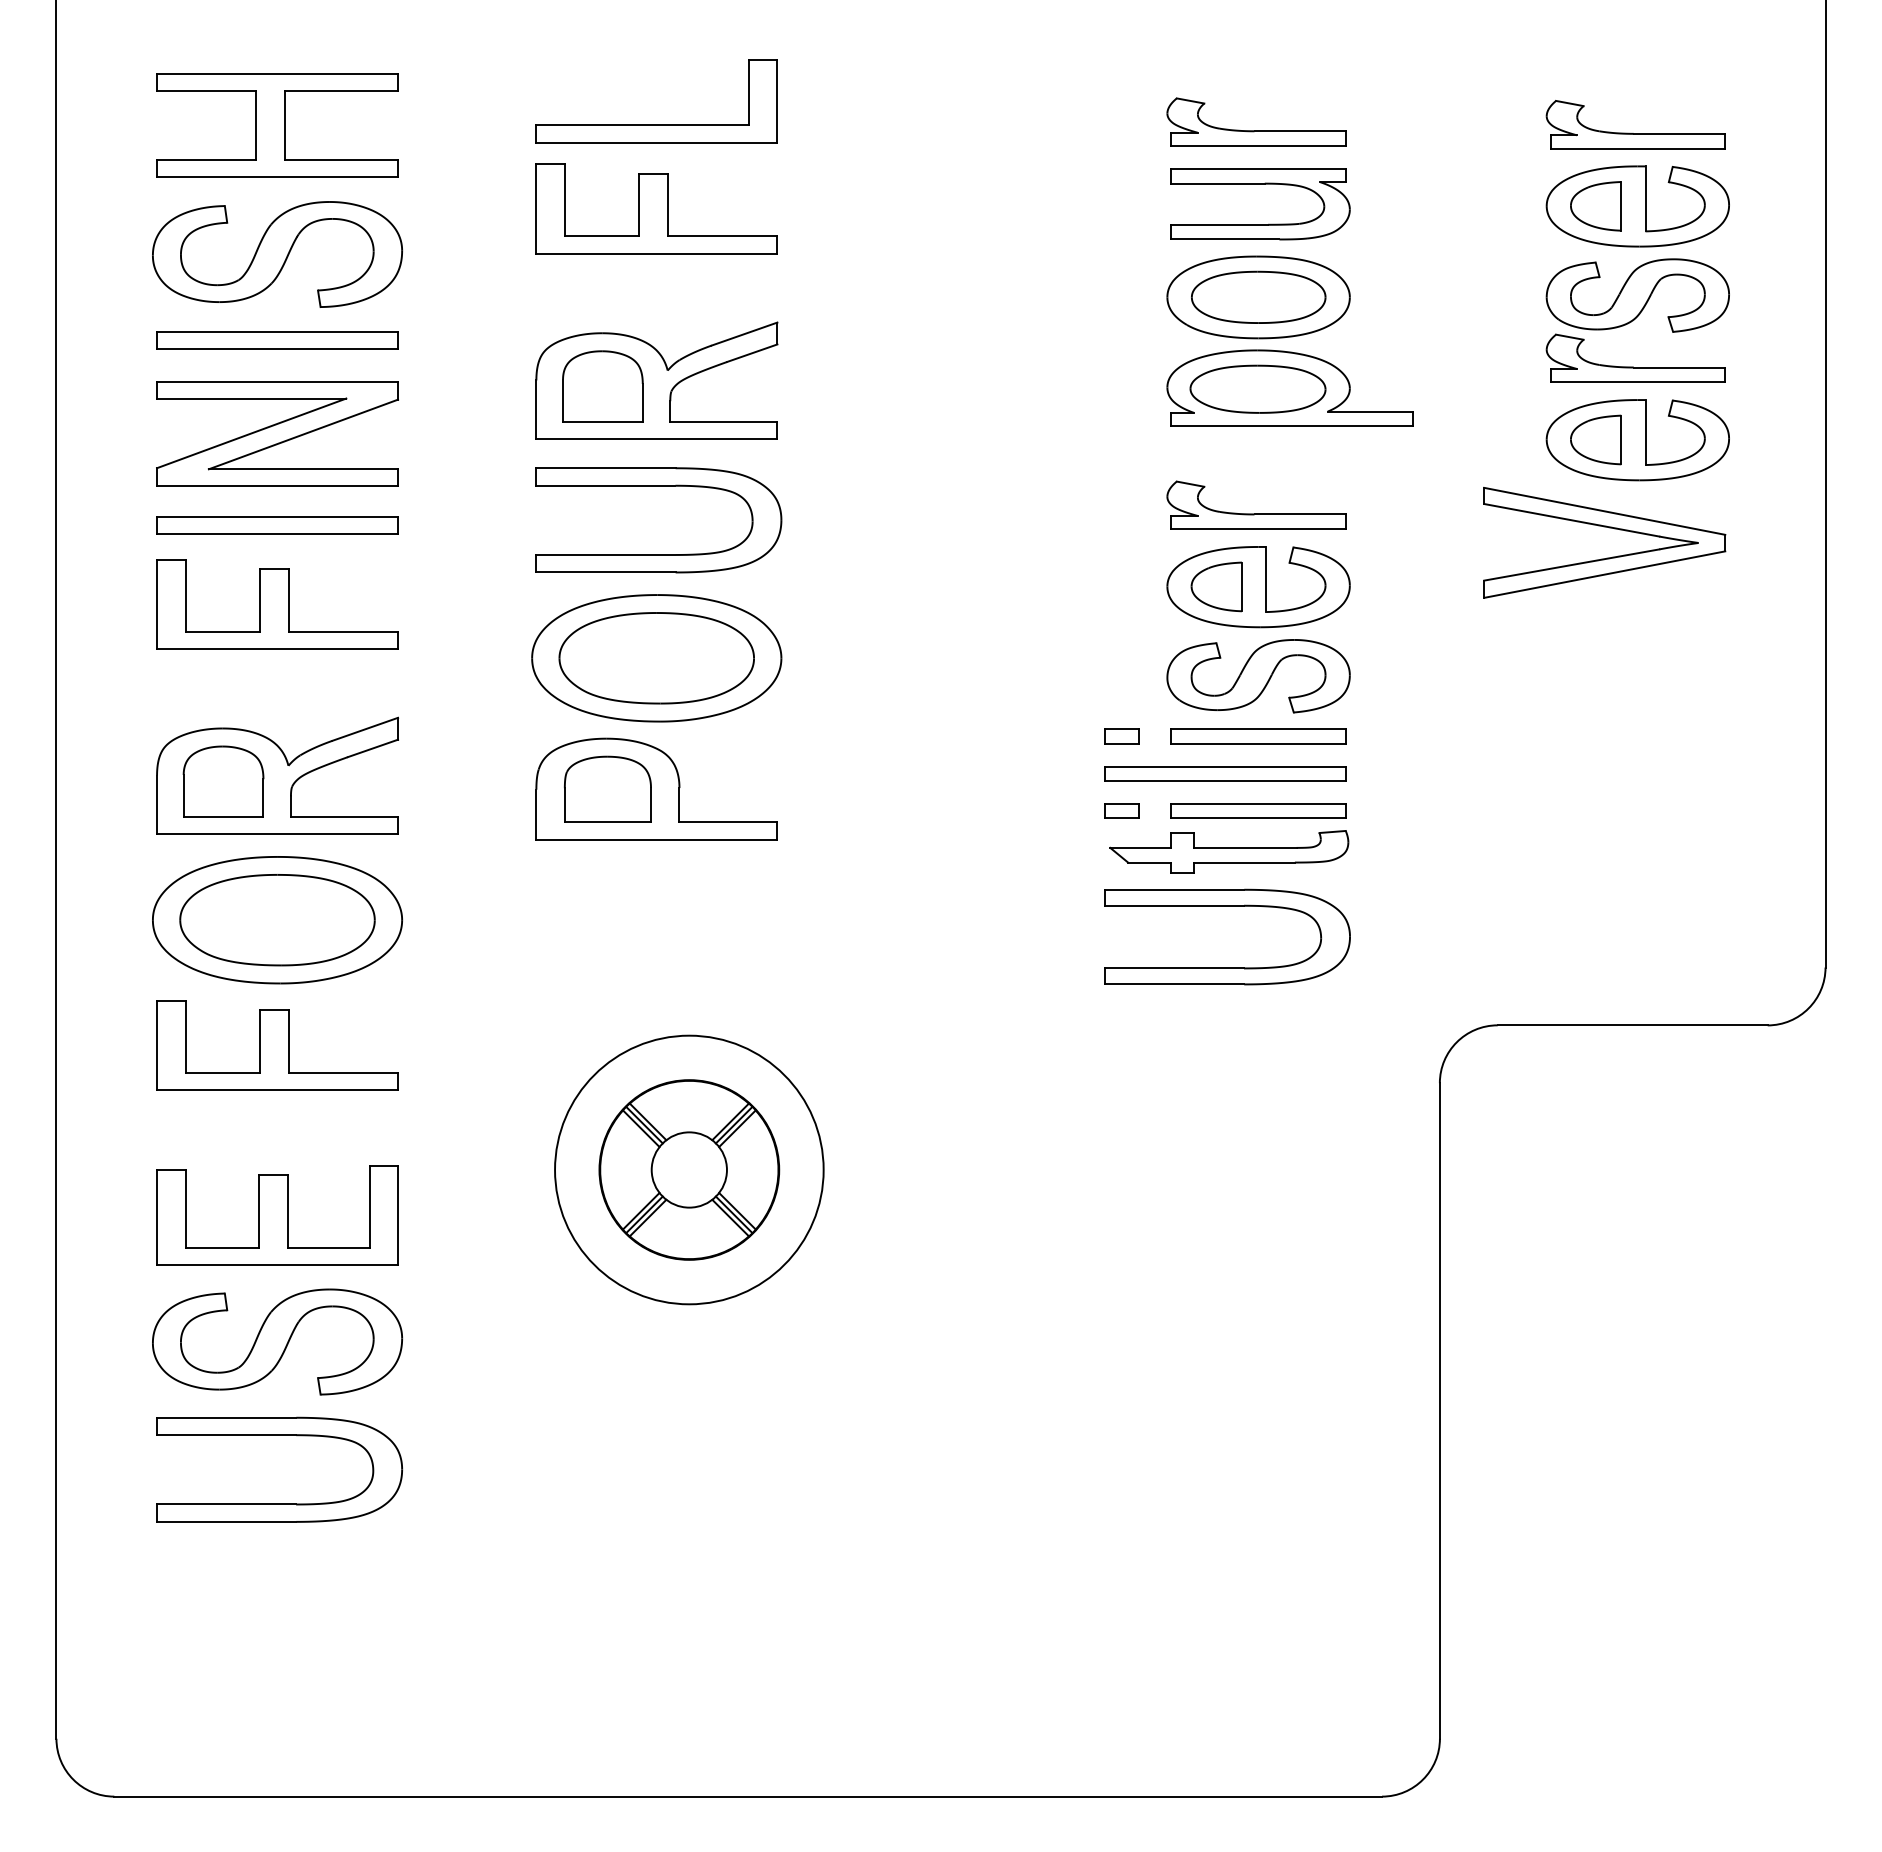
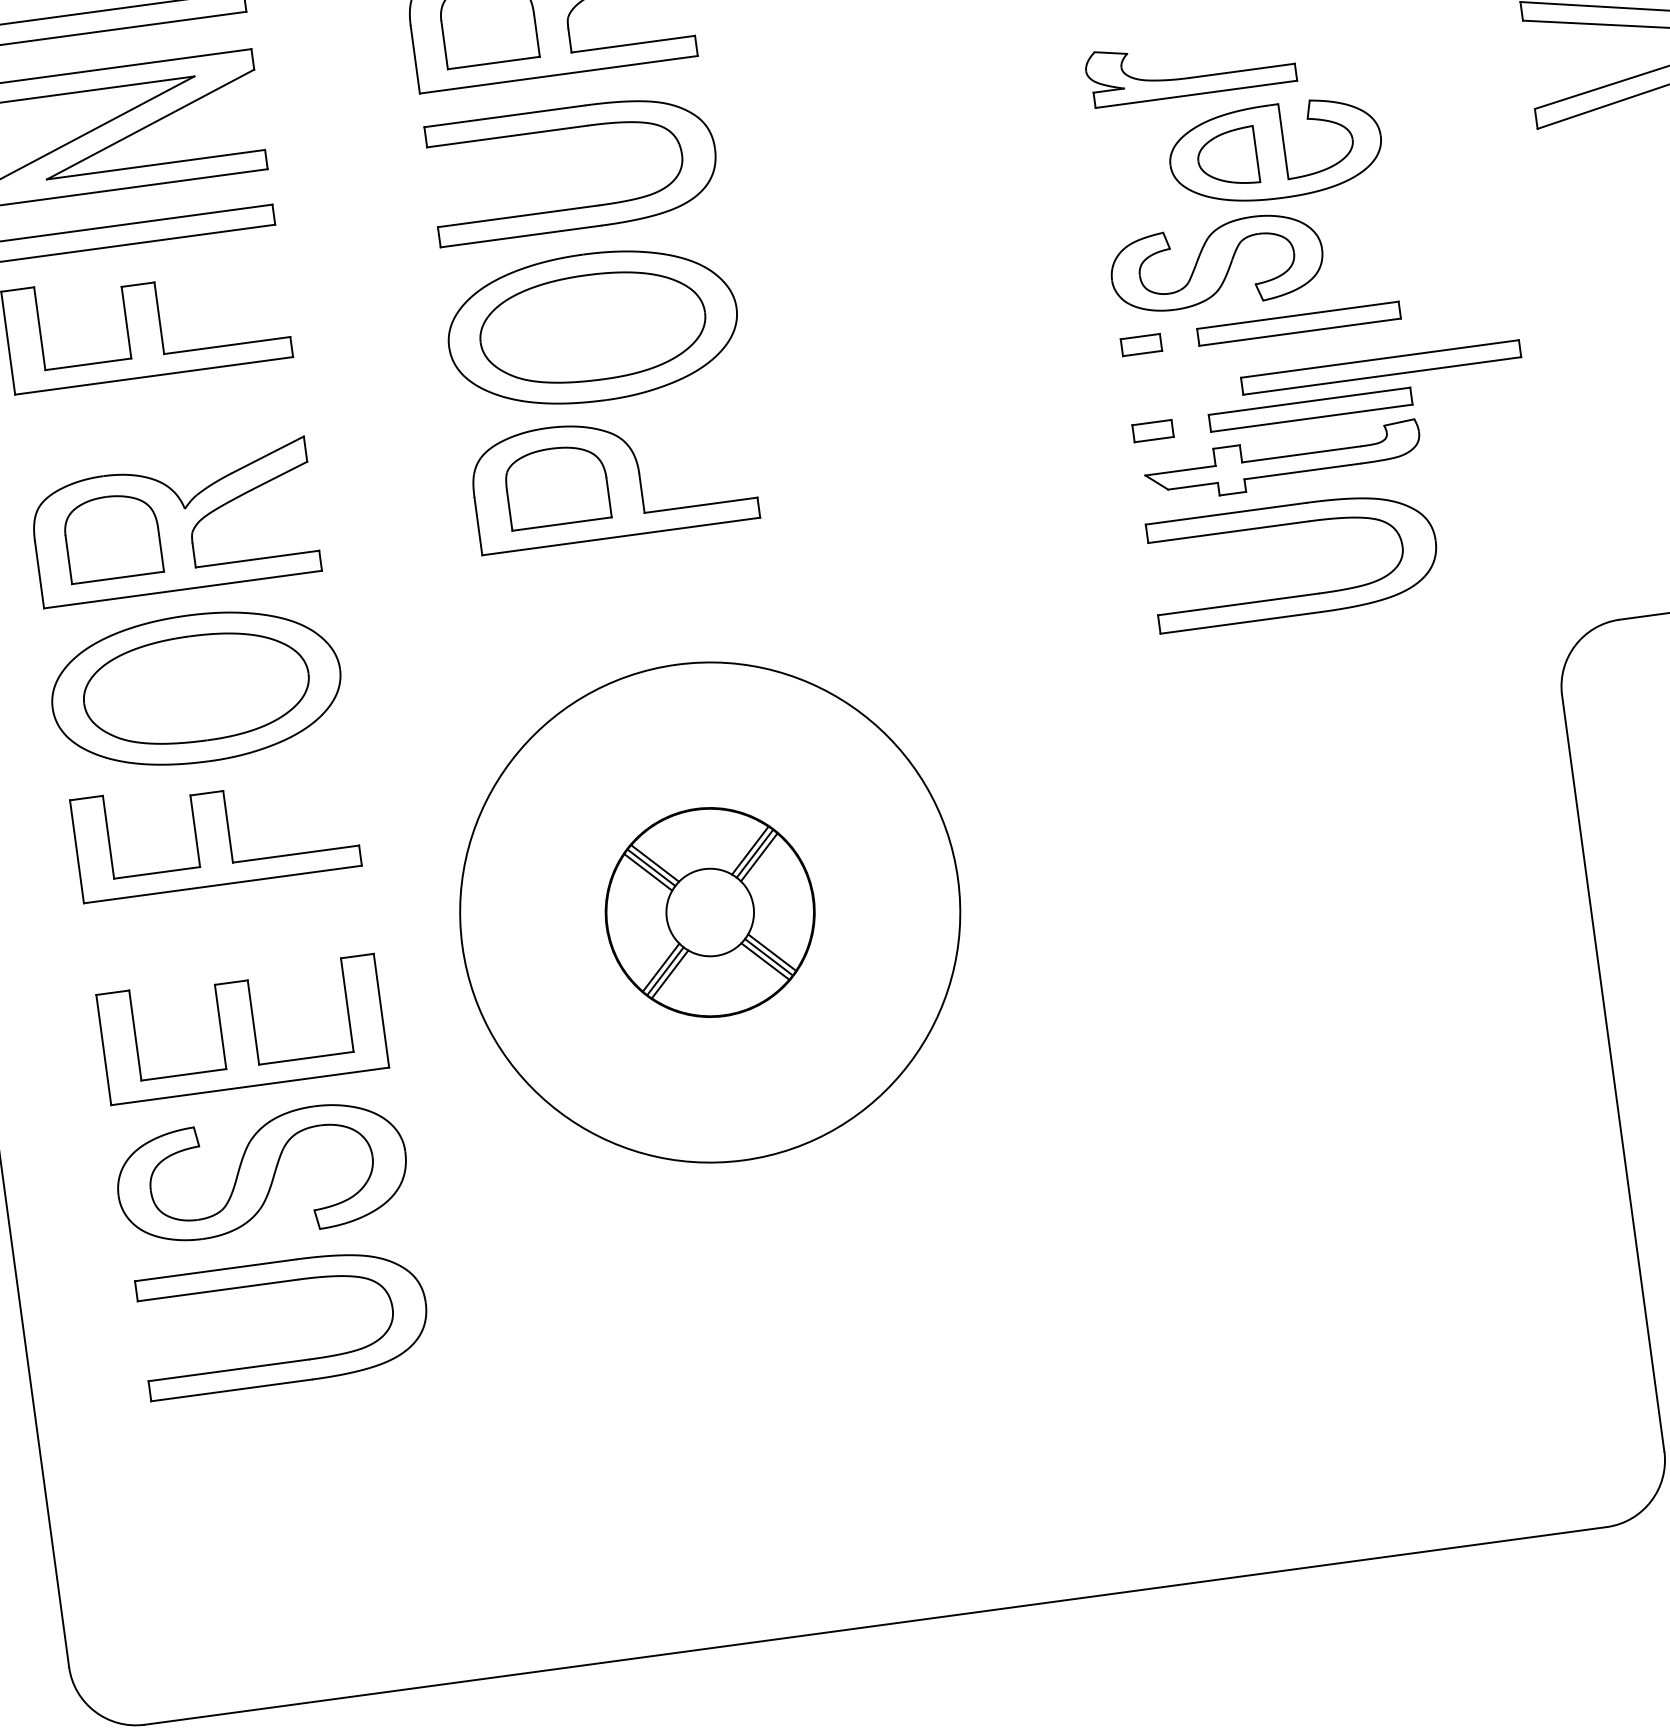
part: (1256, 513) -> (1191, 76), moved
part: (1258, 676) -> (1216, 264), moved
part: (1225, 773) -> (1381, 366), moved
circle: (689, 1169) -> (710, 911), size x1.6

